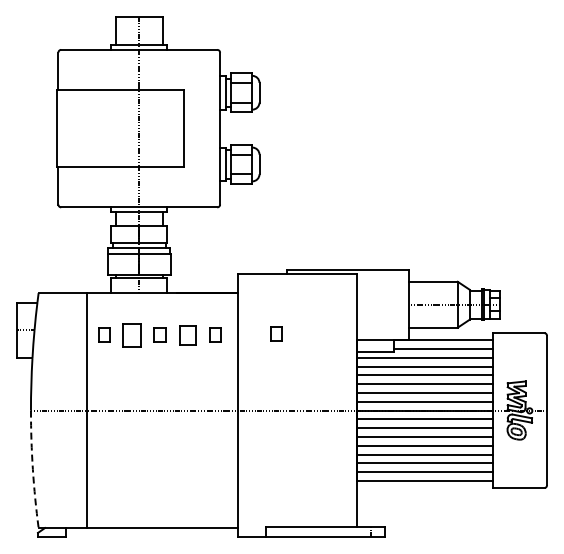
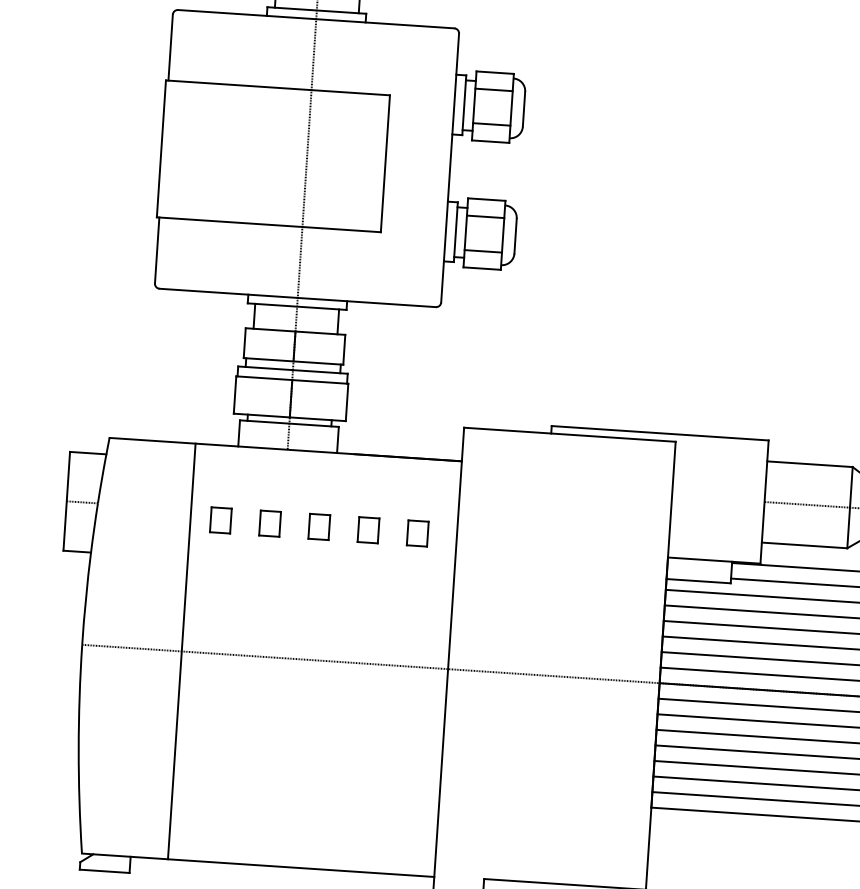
part: (276, 333) -> (525, 537), removed
part: (131, 334) -> (269, 521), size x0.62
part: (187, 334) -> (368, 528), size x0.71
arc: (32, 469) -> (78, 749), dashed -> solid

